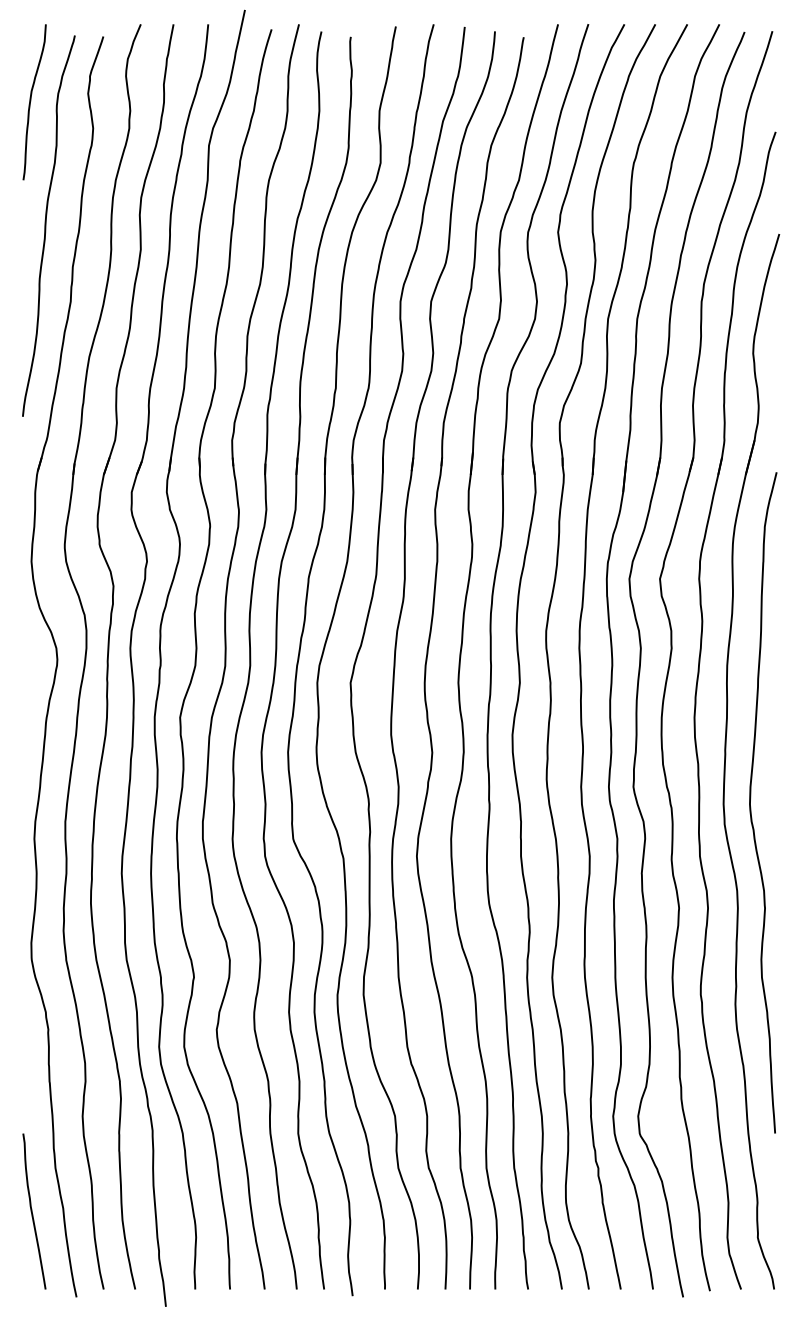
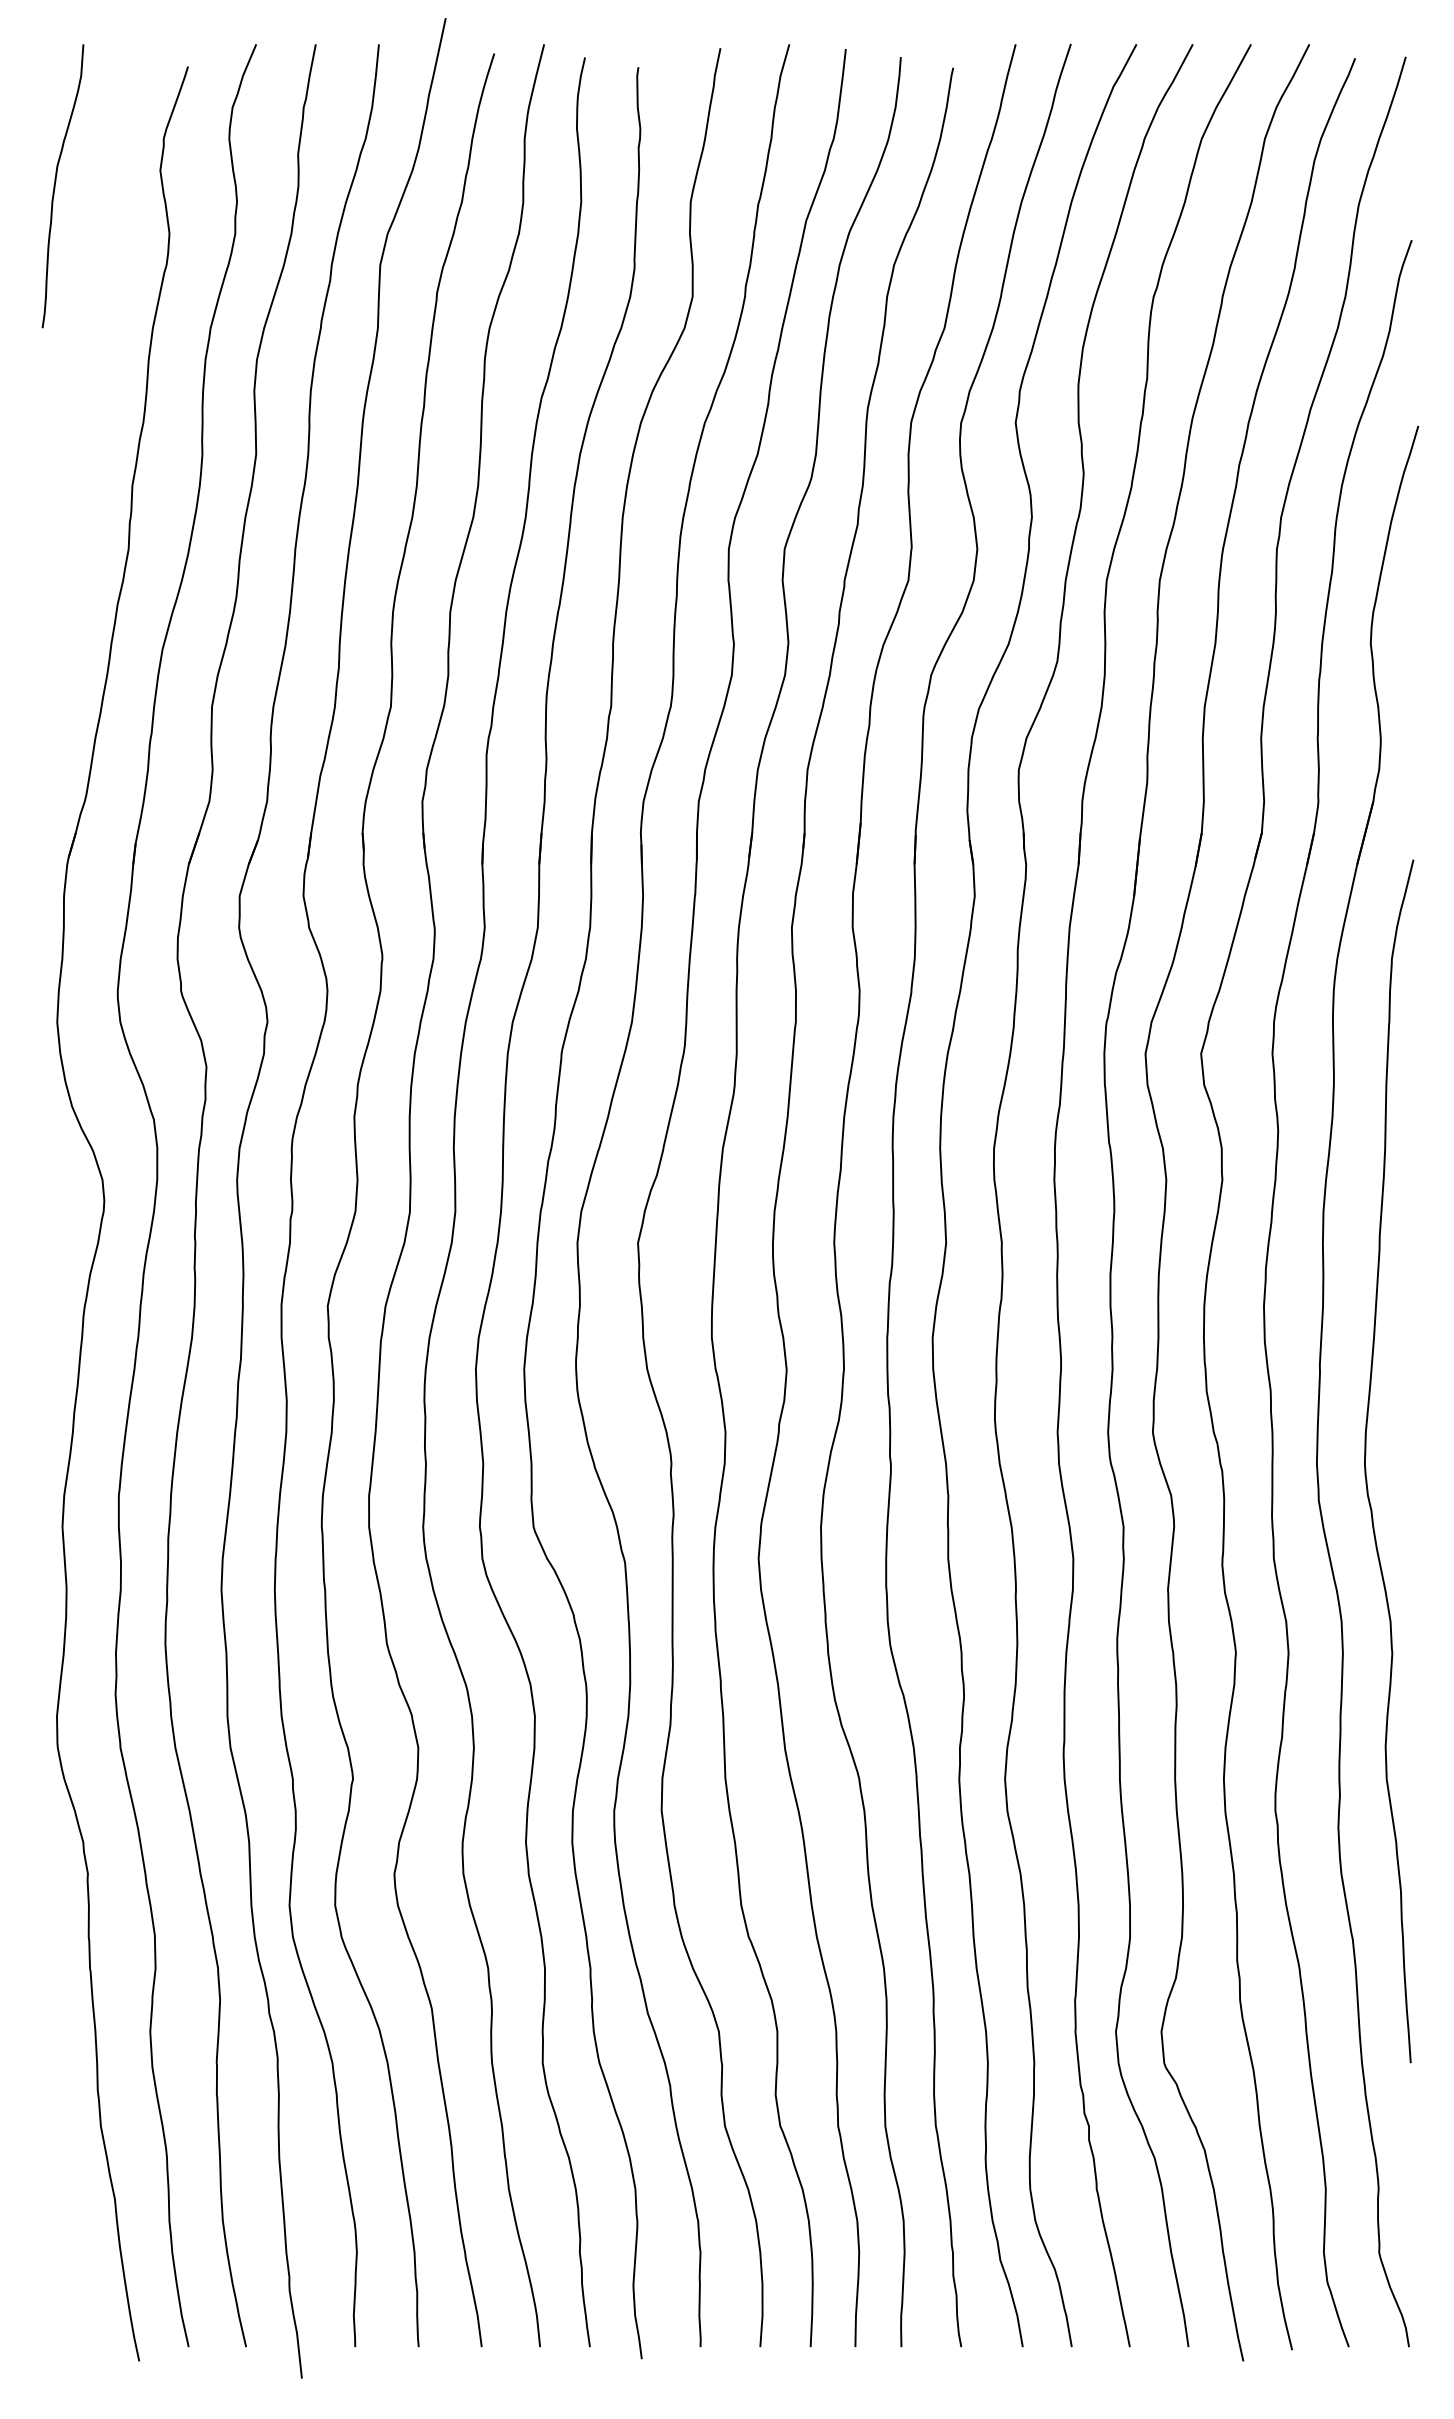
curve: (46, 225) -> (84, 410), removed
curve: (32, 1211) -> (59, 2205), removed

